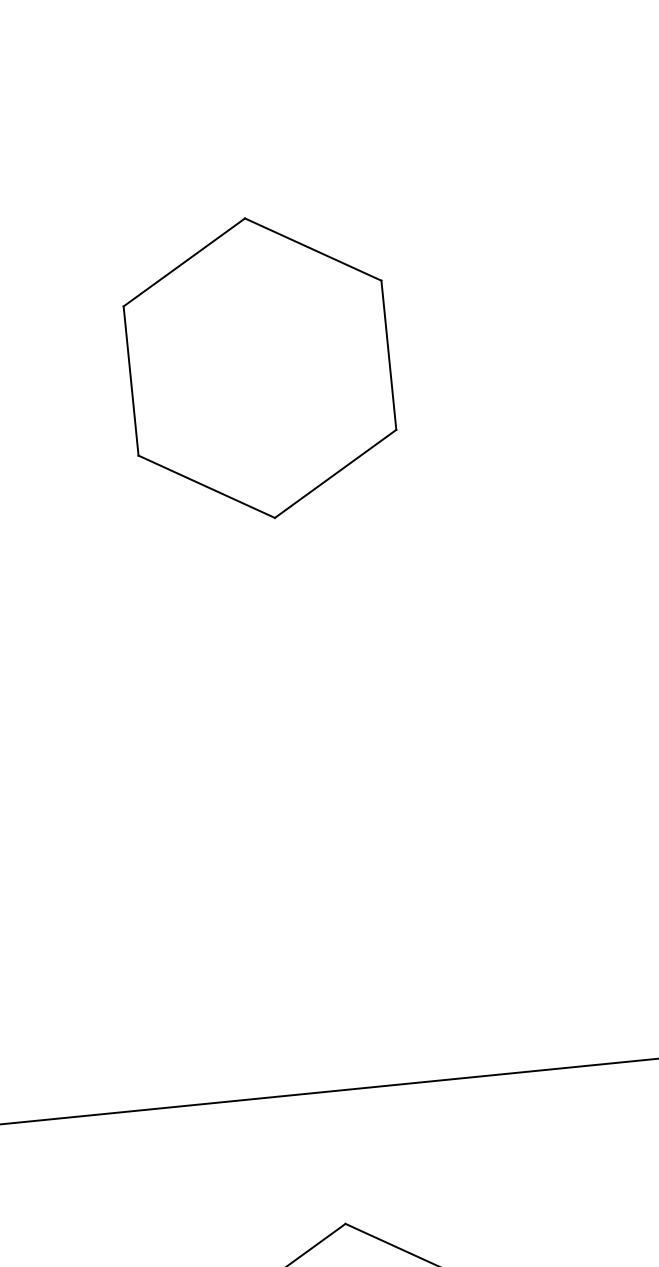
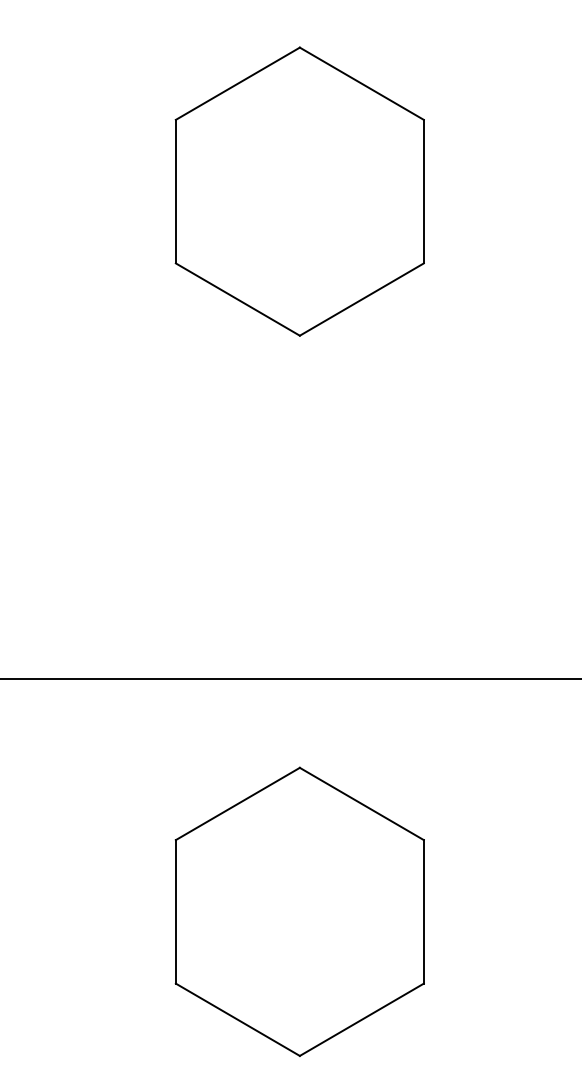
part: (259, 368) -> (299, 191), size x1.43

